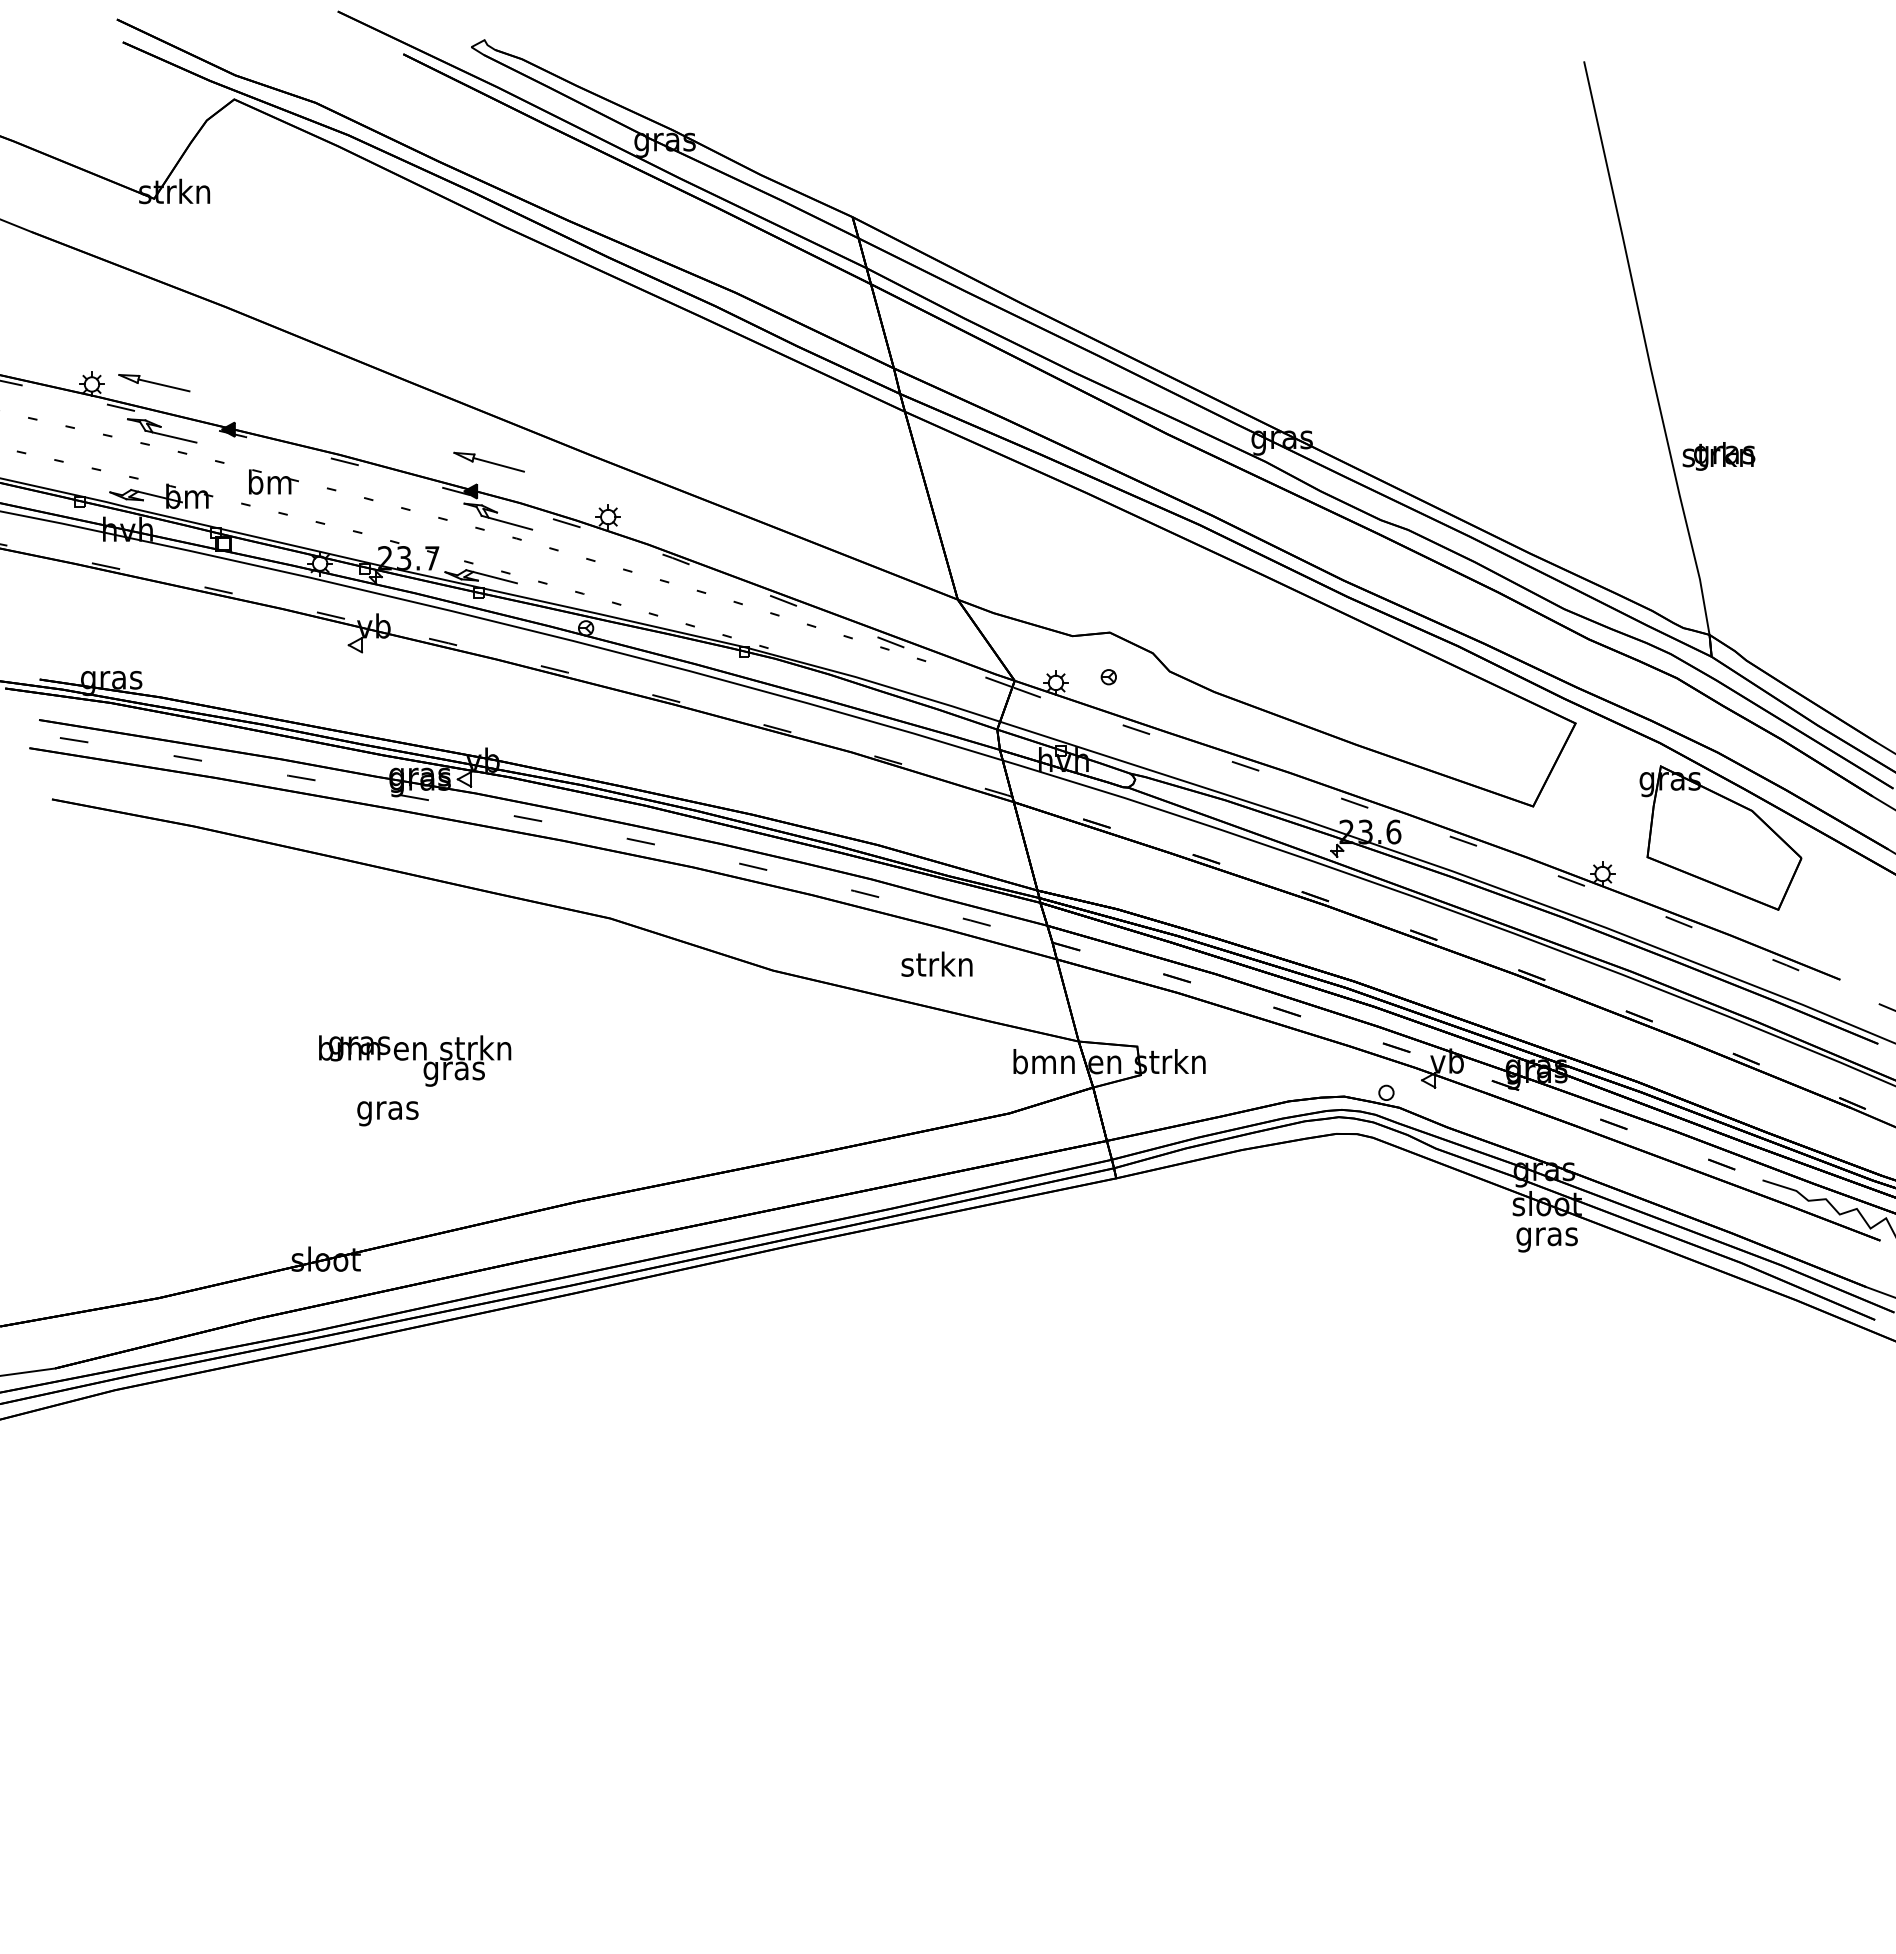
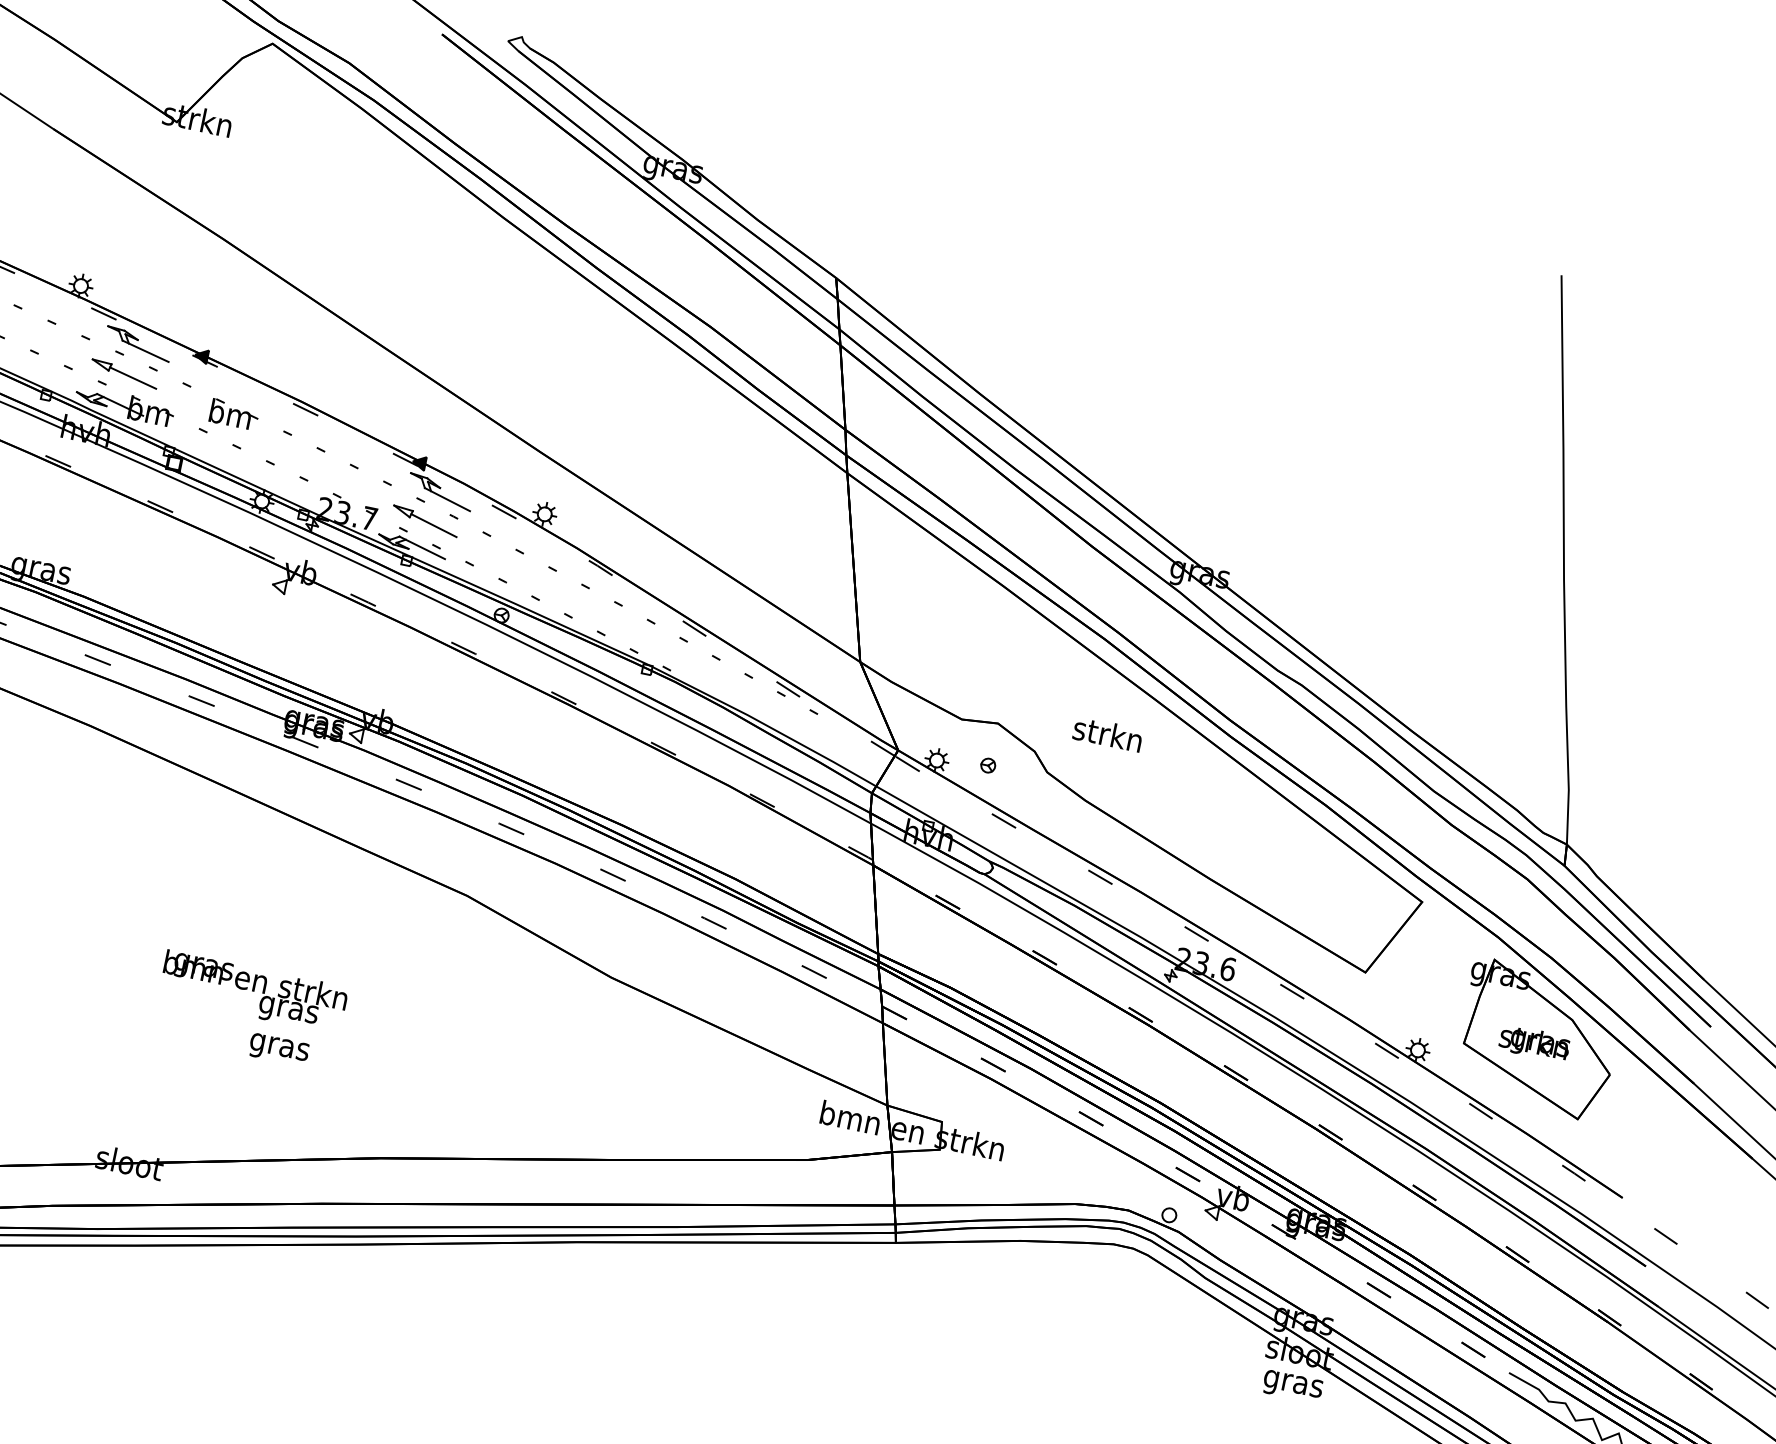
part: (154, 383) -> (124, 374), moved
text: (1718, 456) -> (1534, 1043), moved
part: (488, 461) -> (424, 520), moved
text: (936, 963) -> (1107, 733), moved
text: (387, 1113) -> (278, 1049), moved

